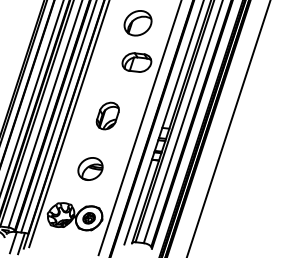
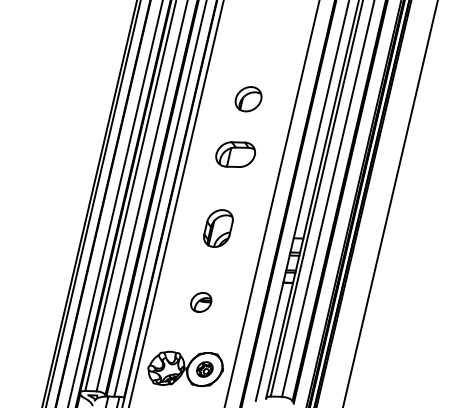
part: (137, 23) -> (248, 99), size x0.71
part: (136, 62) -> (235, 154), moved
part: (90, 169) -> (201, 302), size x0.62

